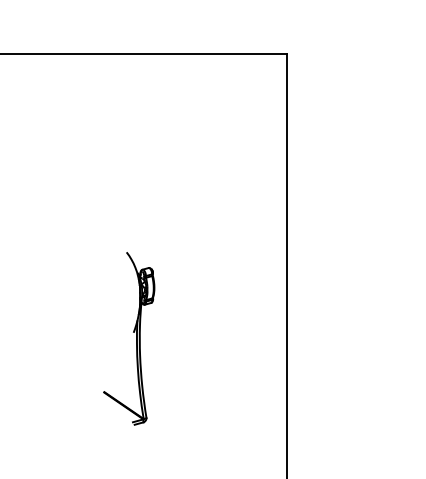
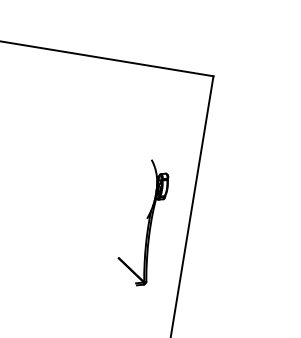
part: (136, 338) -> (148, 223), moved

